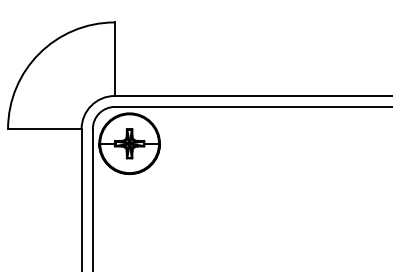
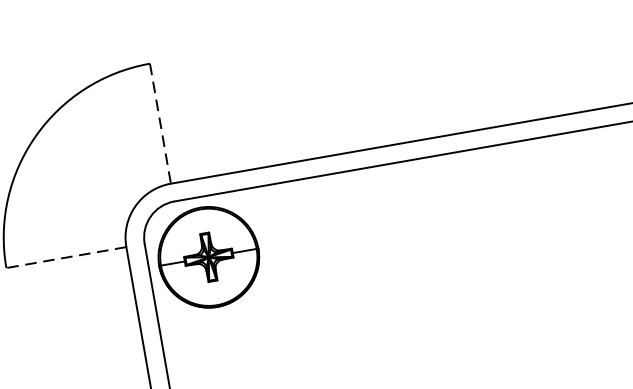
line: (114, 59) -> (160, 124), solid -> dashed
line: (44, 129) -> (65, 258), solid -> dashed

